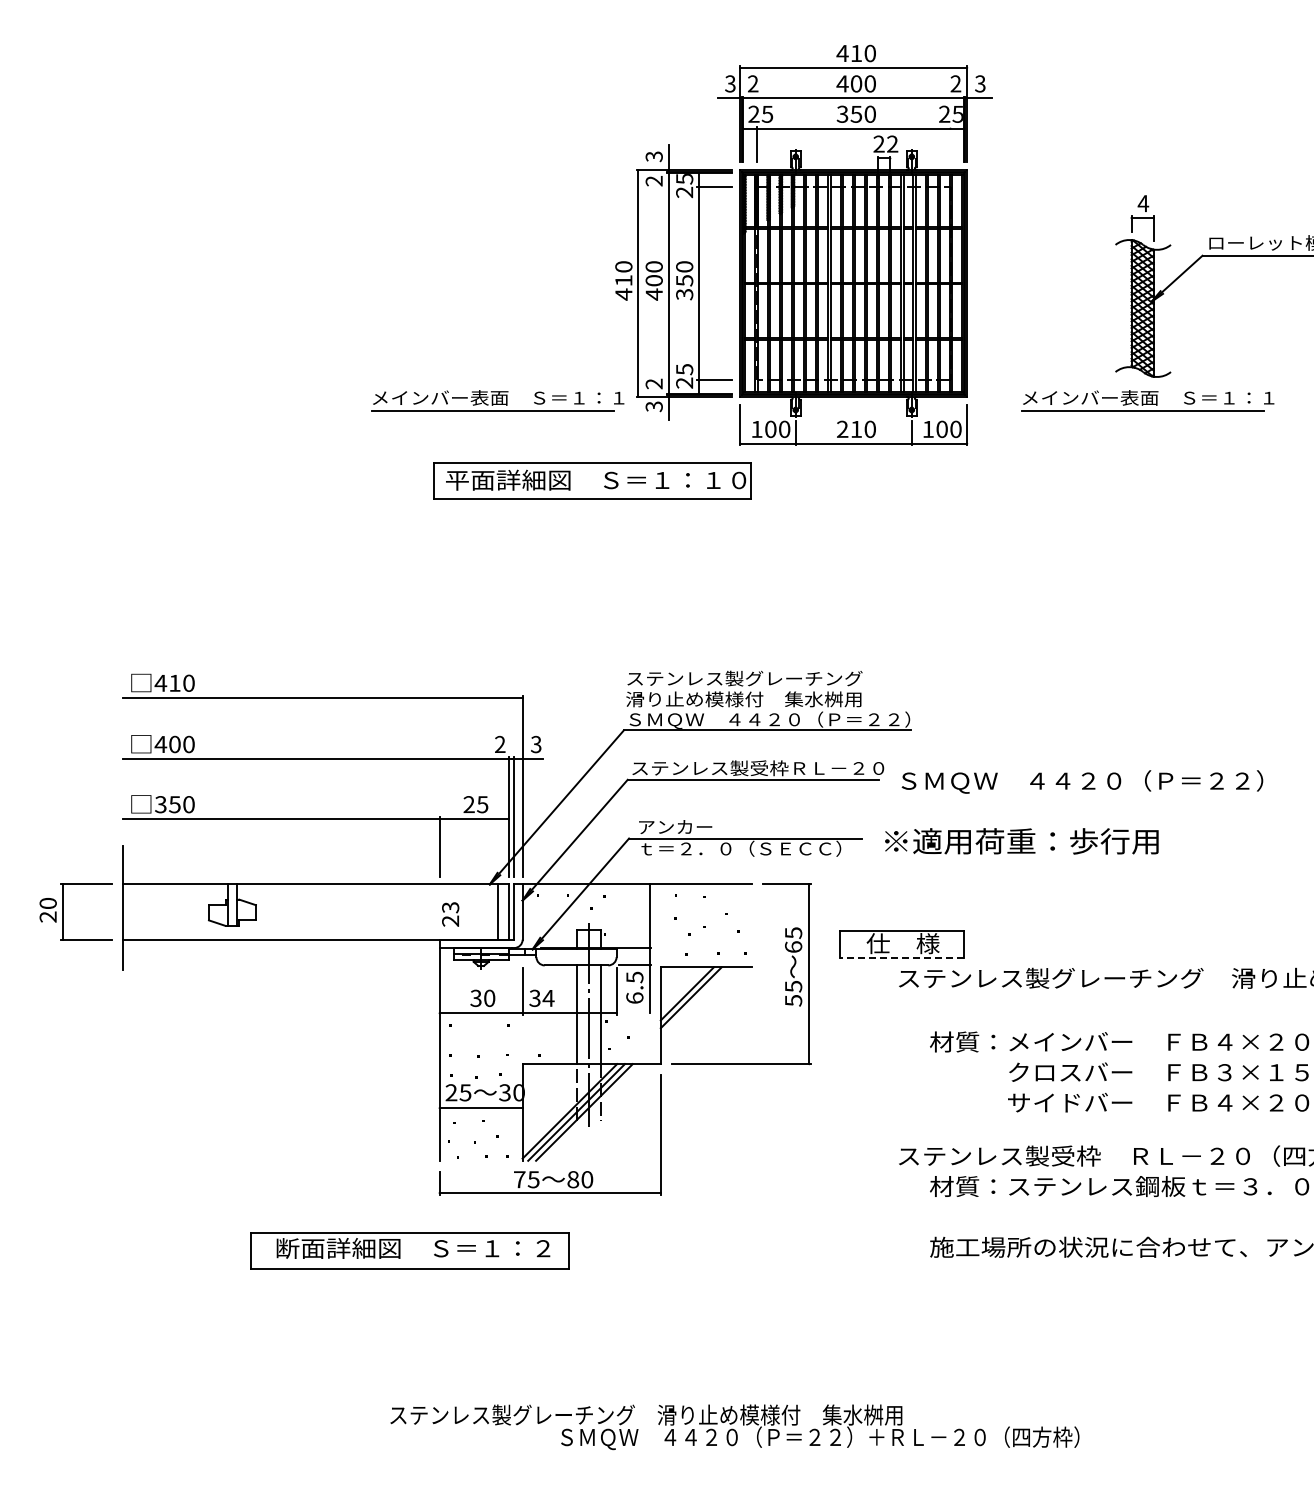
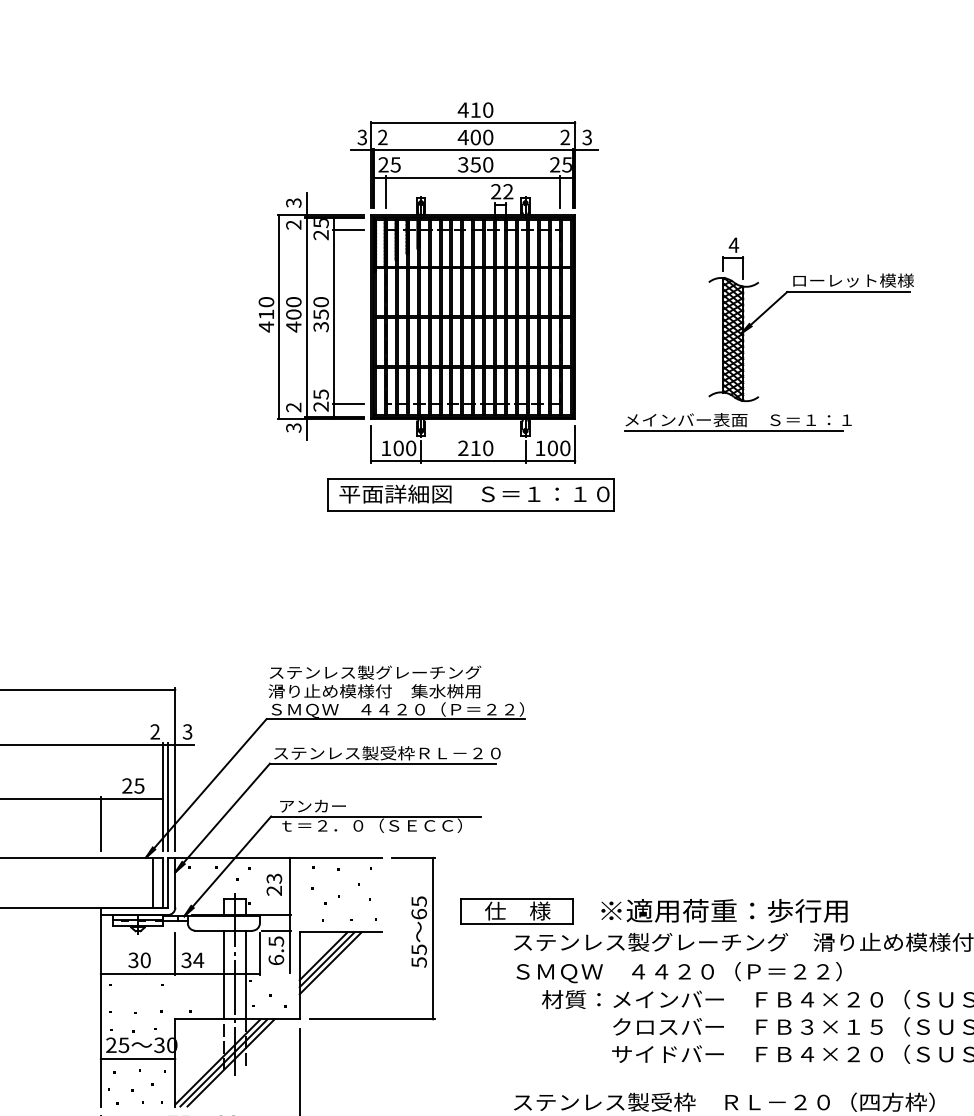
line: (950, 144) -> (560, 192), added
part: (497, 400) -> (152, 422), removed
part: (592, 480) -> (471, 494), moved
text: (1082, 781) -> (679, 972), moved
text: (1021, 841) -> (724, 910), moved
text: (450, 914) -> (274, 884), moved
line: (901, 958) -> (516, 924), dashed -> solid
line: (694, 1001) -> (330, 963), added

